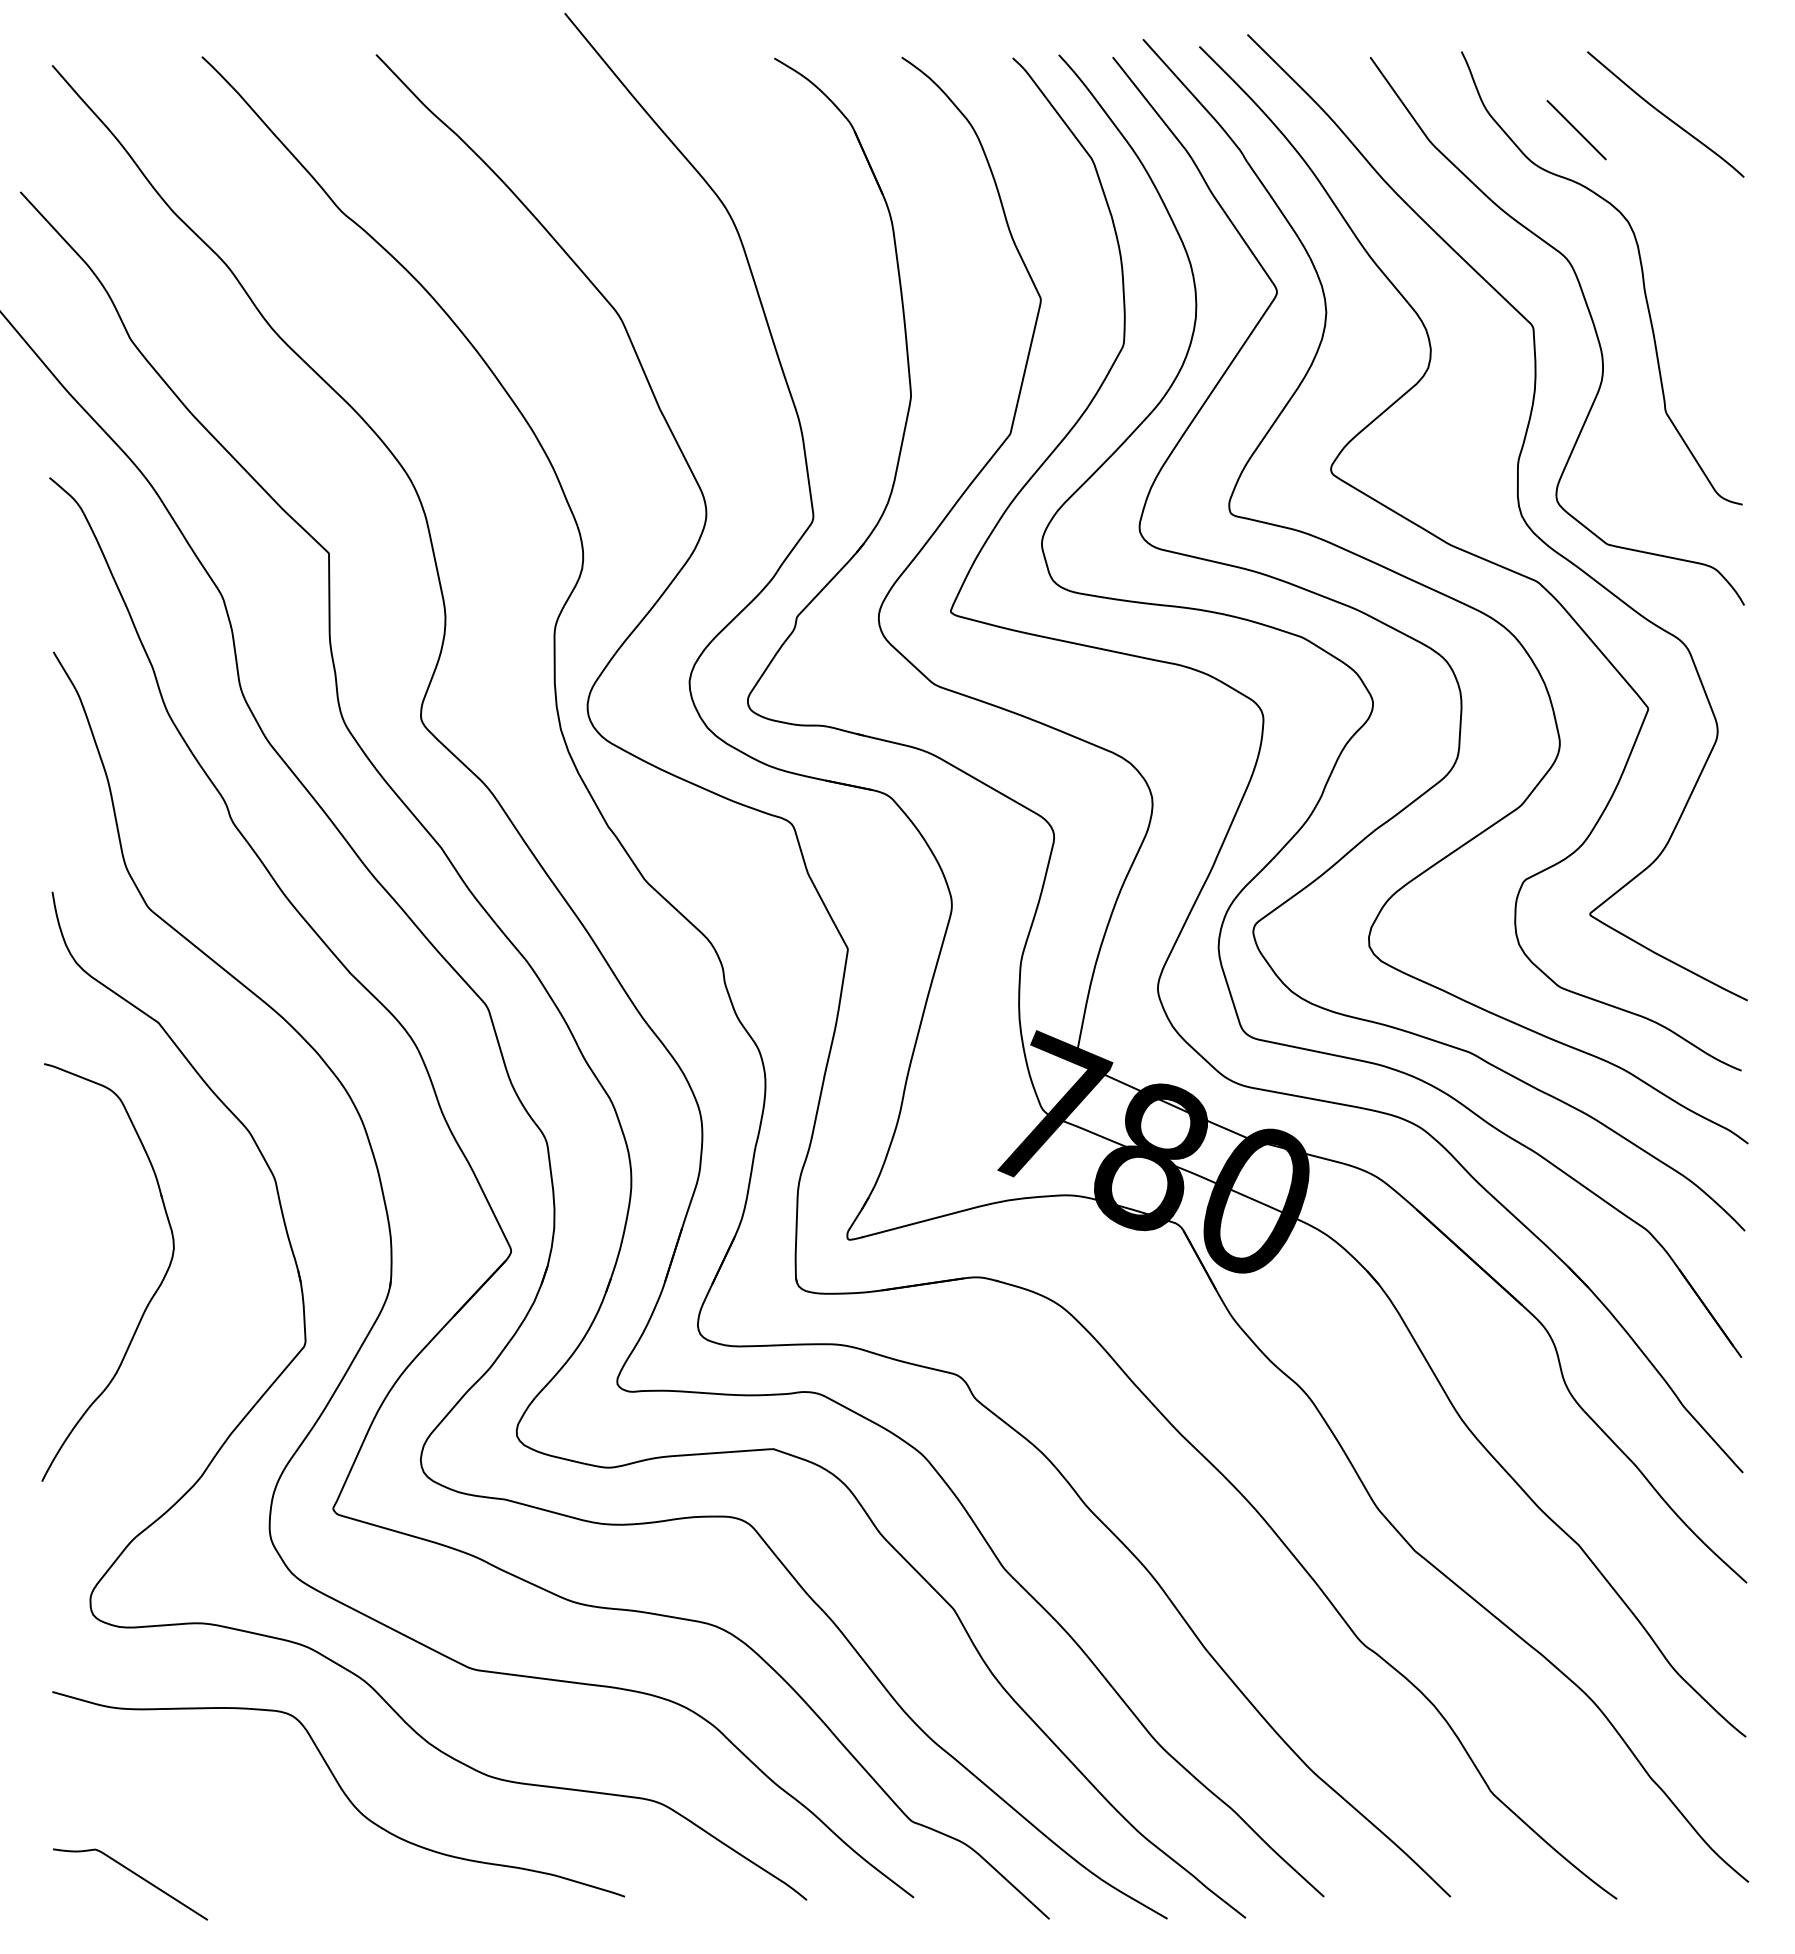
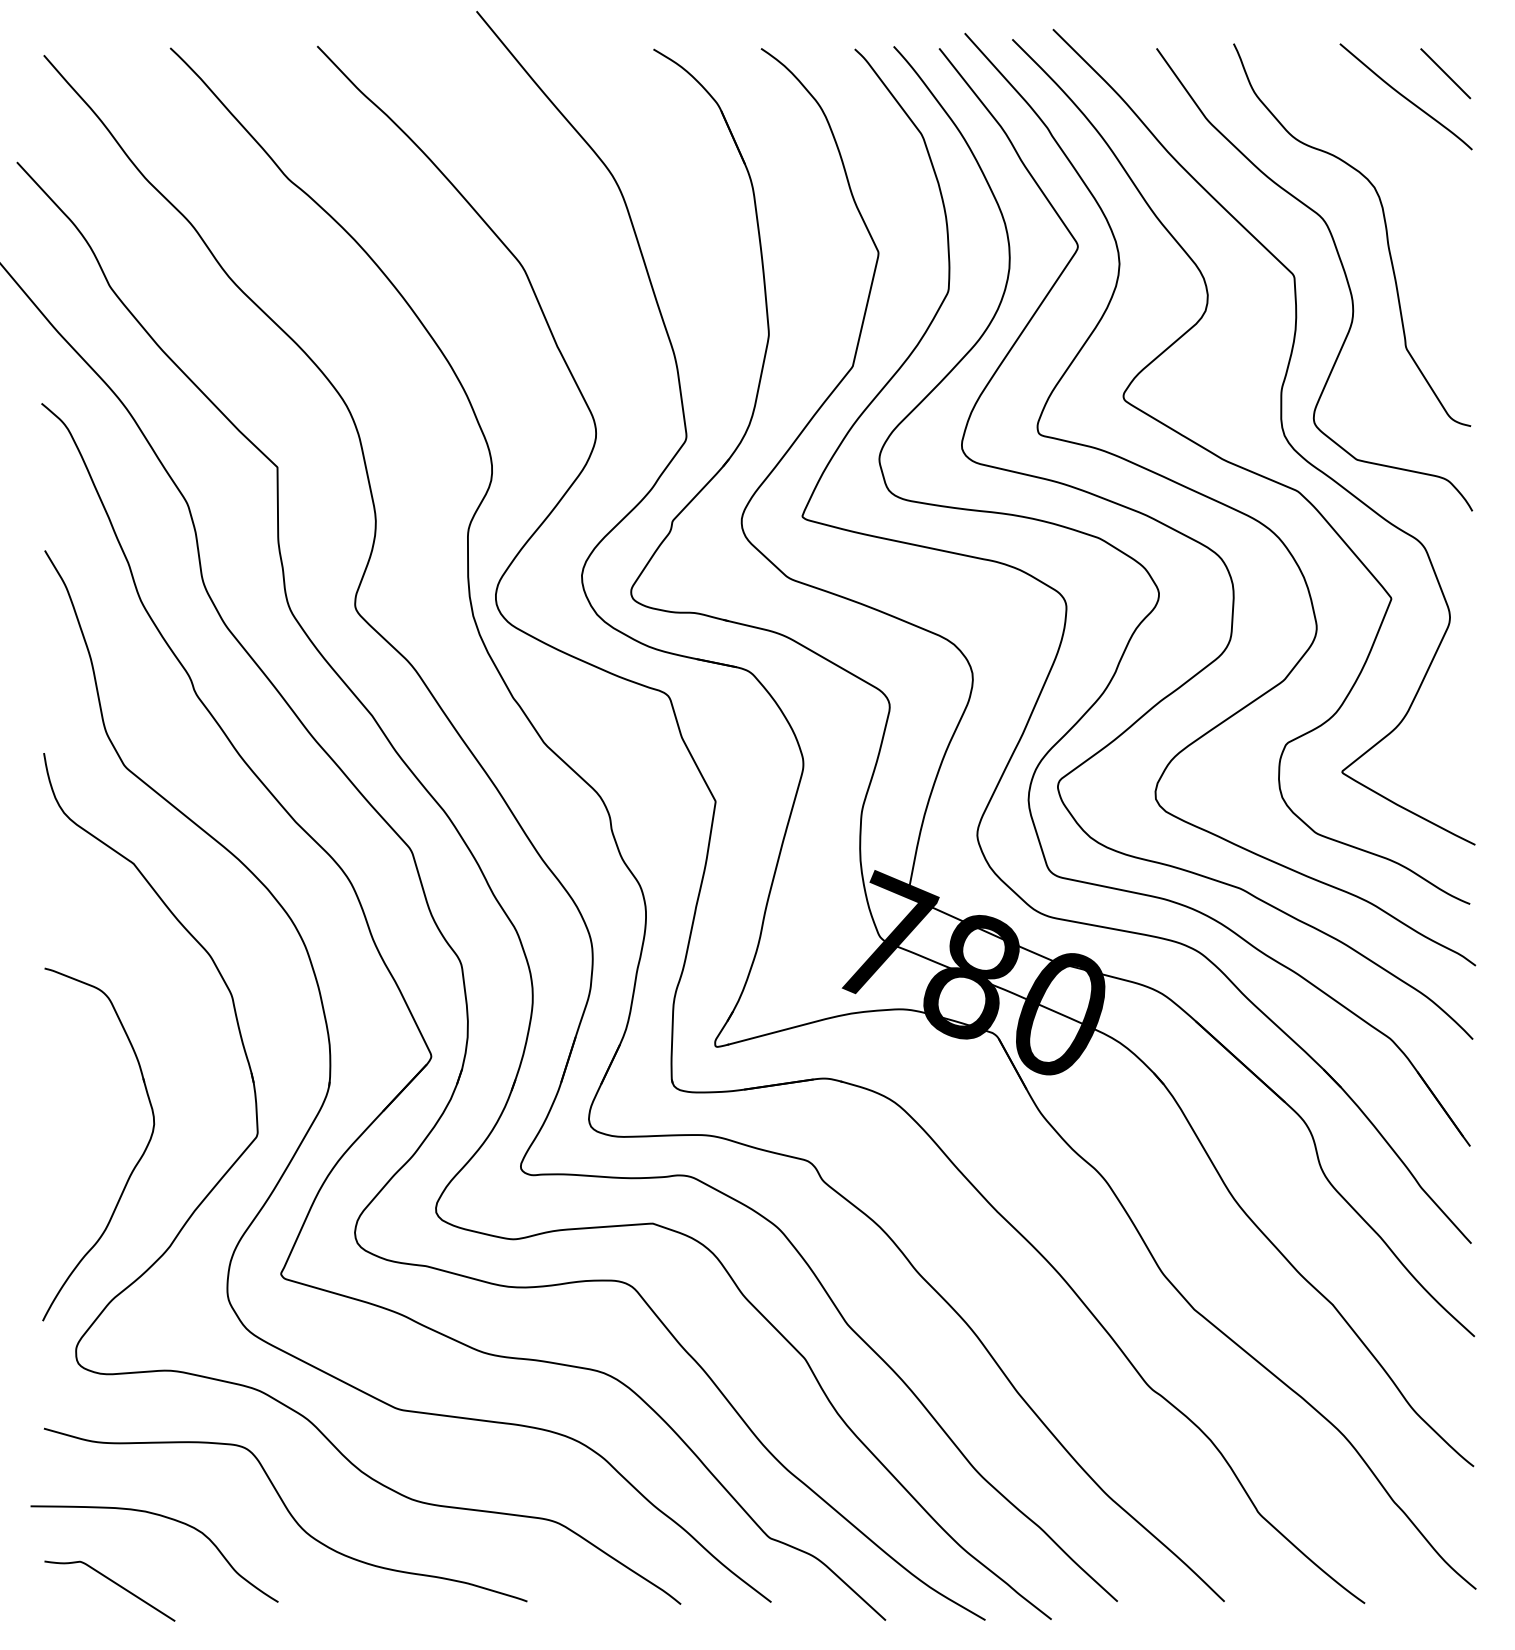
line: (1576, 130) -> (1445, 73), moved
part: (150, 1298) -> (134, 1166), moved
curve: (198, 1798) -> (167, 1518), added

